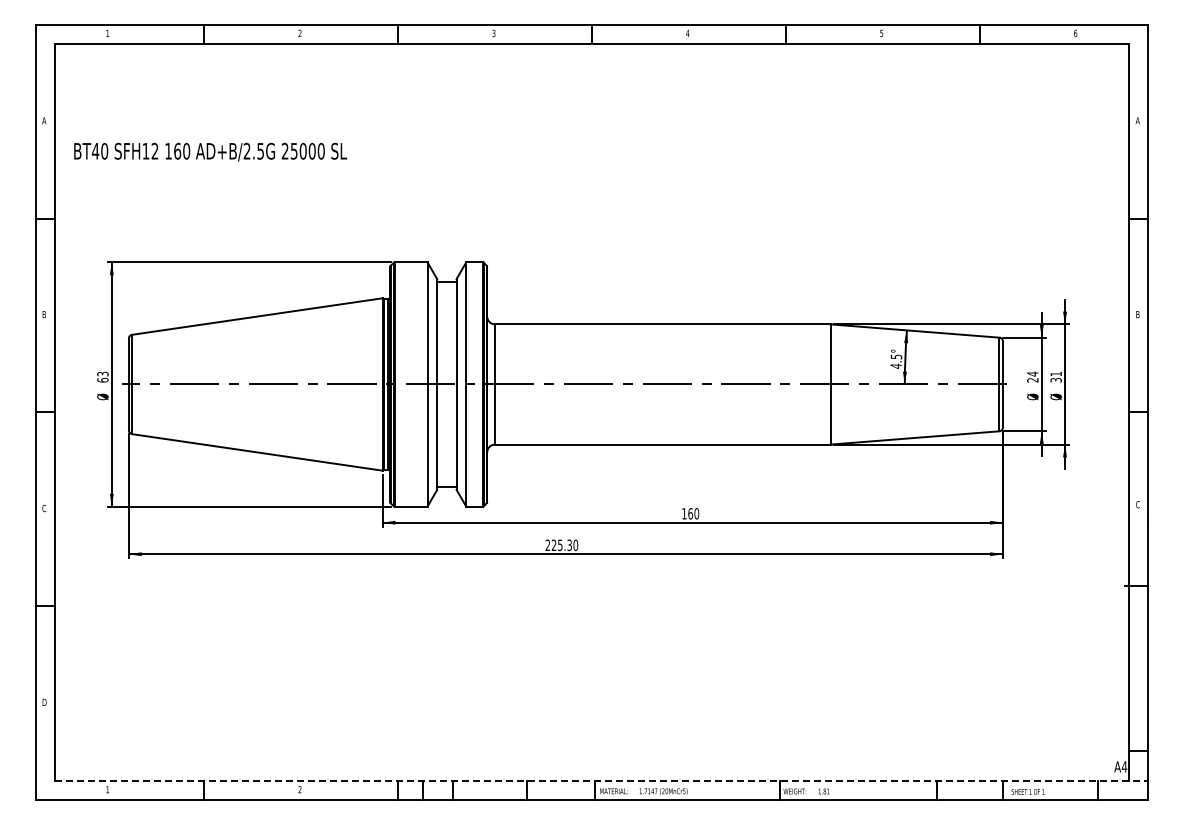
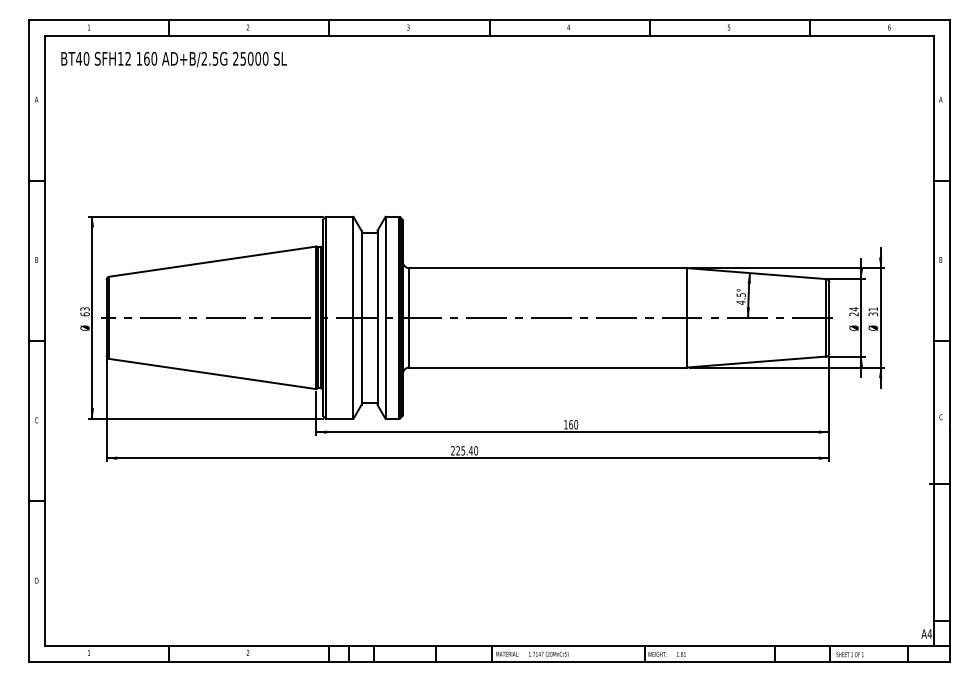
text: (210, 151) -> (174, 59), moved
text: (569, 545) -> (470, 450), 225.30 -> 225.40
line: (601, 780) -> (497, 645), dashed -> solid

